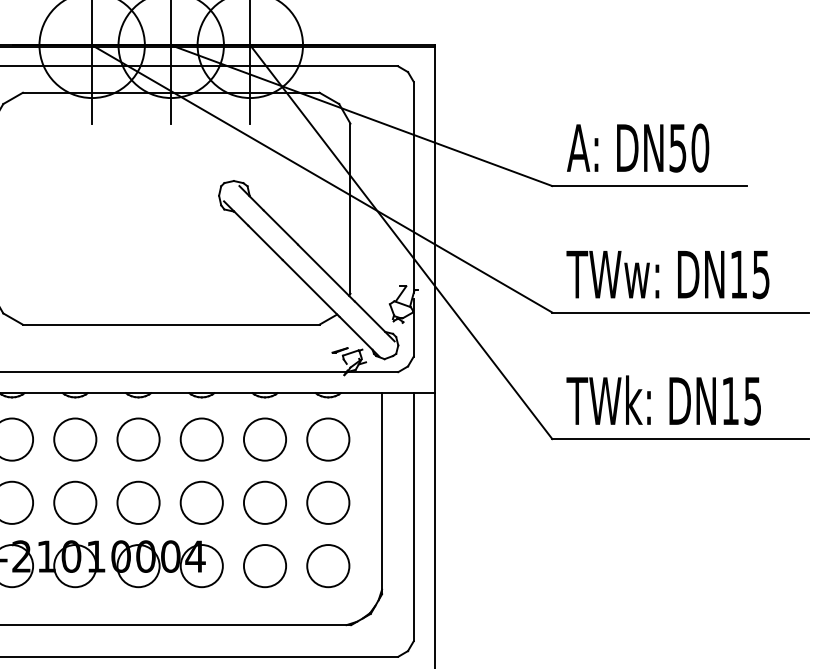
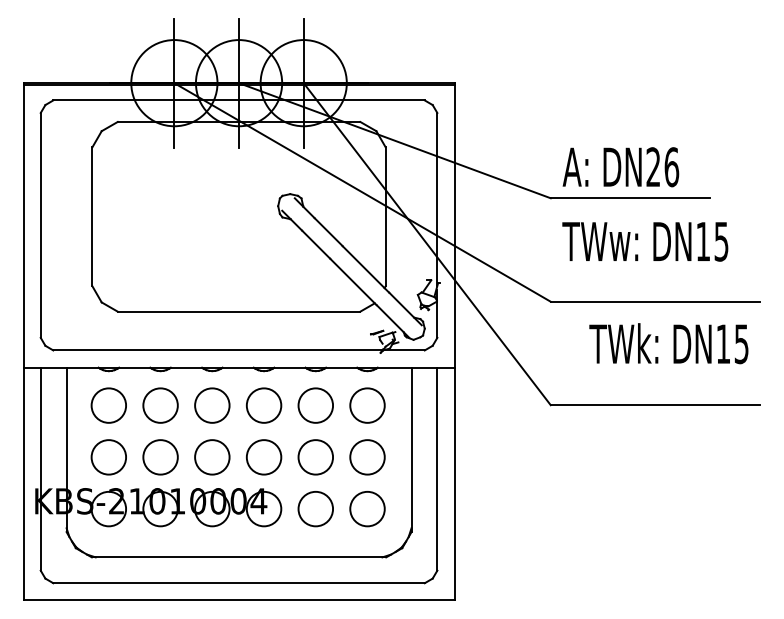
text: (688, 148) -> (662, 167), DN50 -> DN26
text: (668, 274) -> (645, 241), moved
text: (663, 400) -> (668, 343), moved

